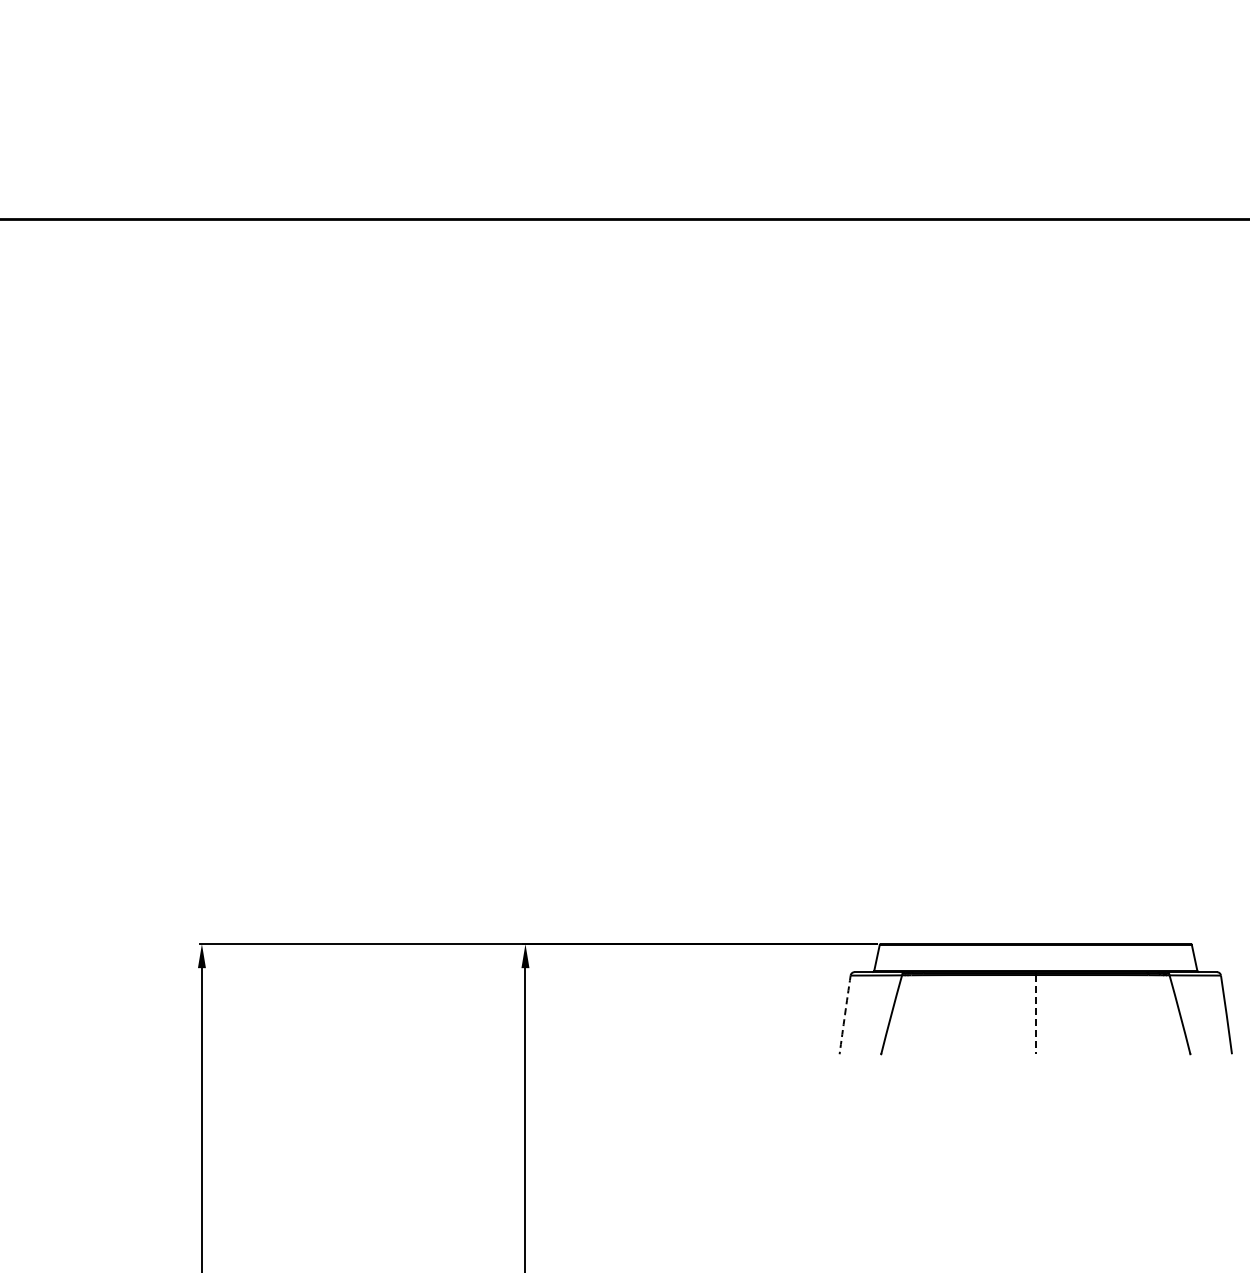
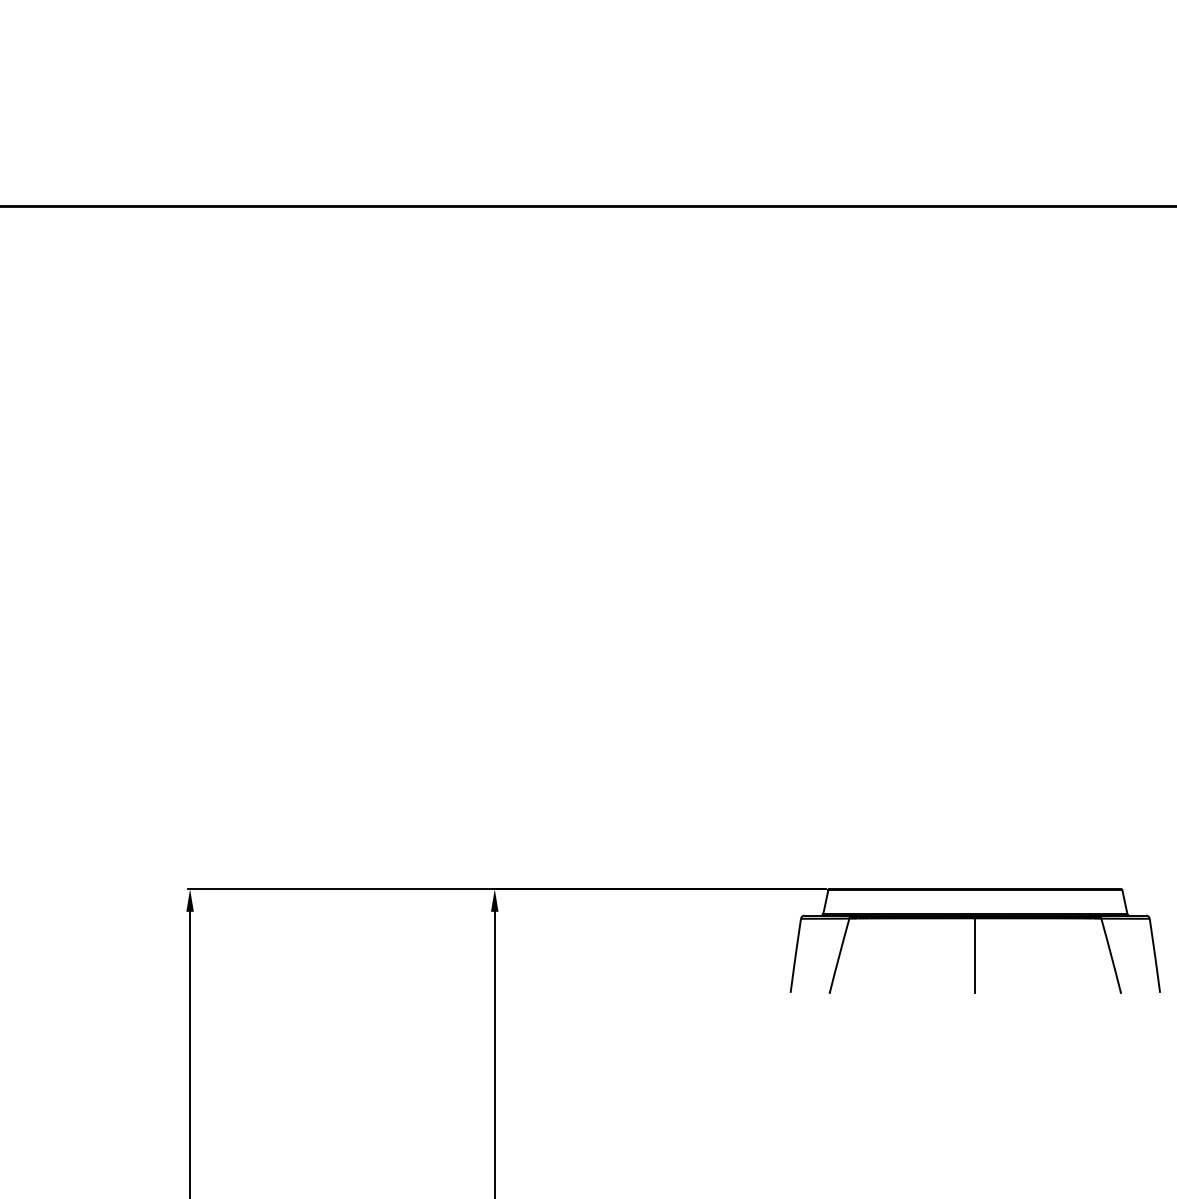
arc: (844, 1014) -> (795, 955), dashed -> solid
line: (1035, 1014) -> (975, 955), dashed -> solid

